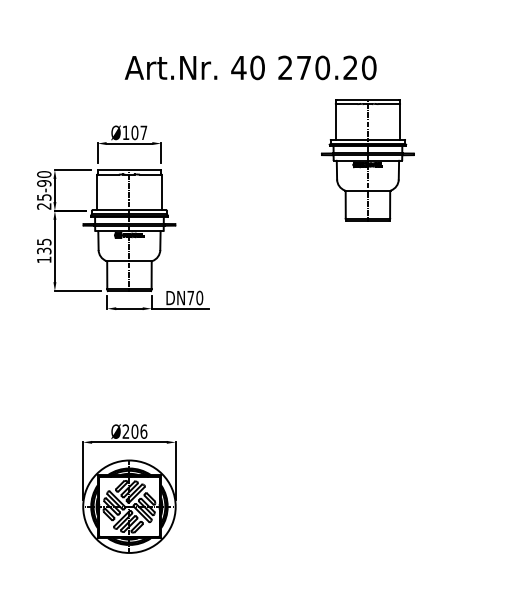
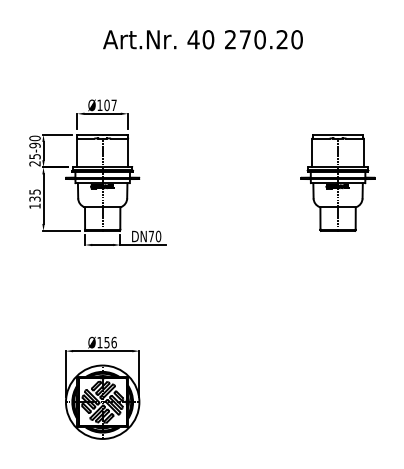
text: (250, 67) -> (202, 39), moved
part: (367, 159) -> (337, 182), moved
text: (130, 431) -> (103, 342), Ø206 -> Ø156

